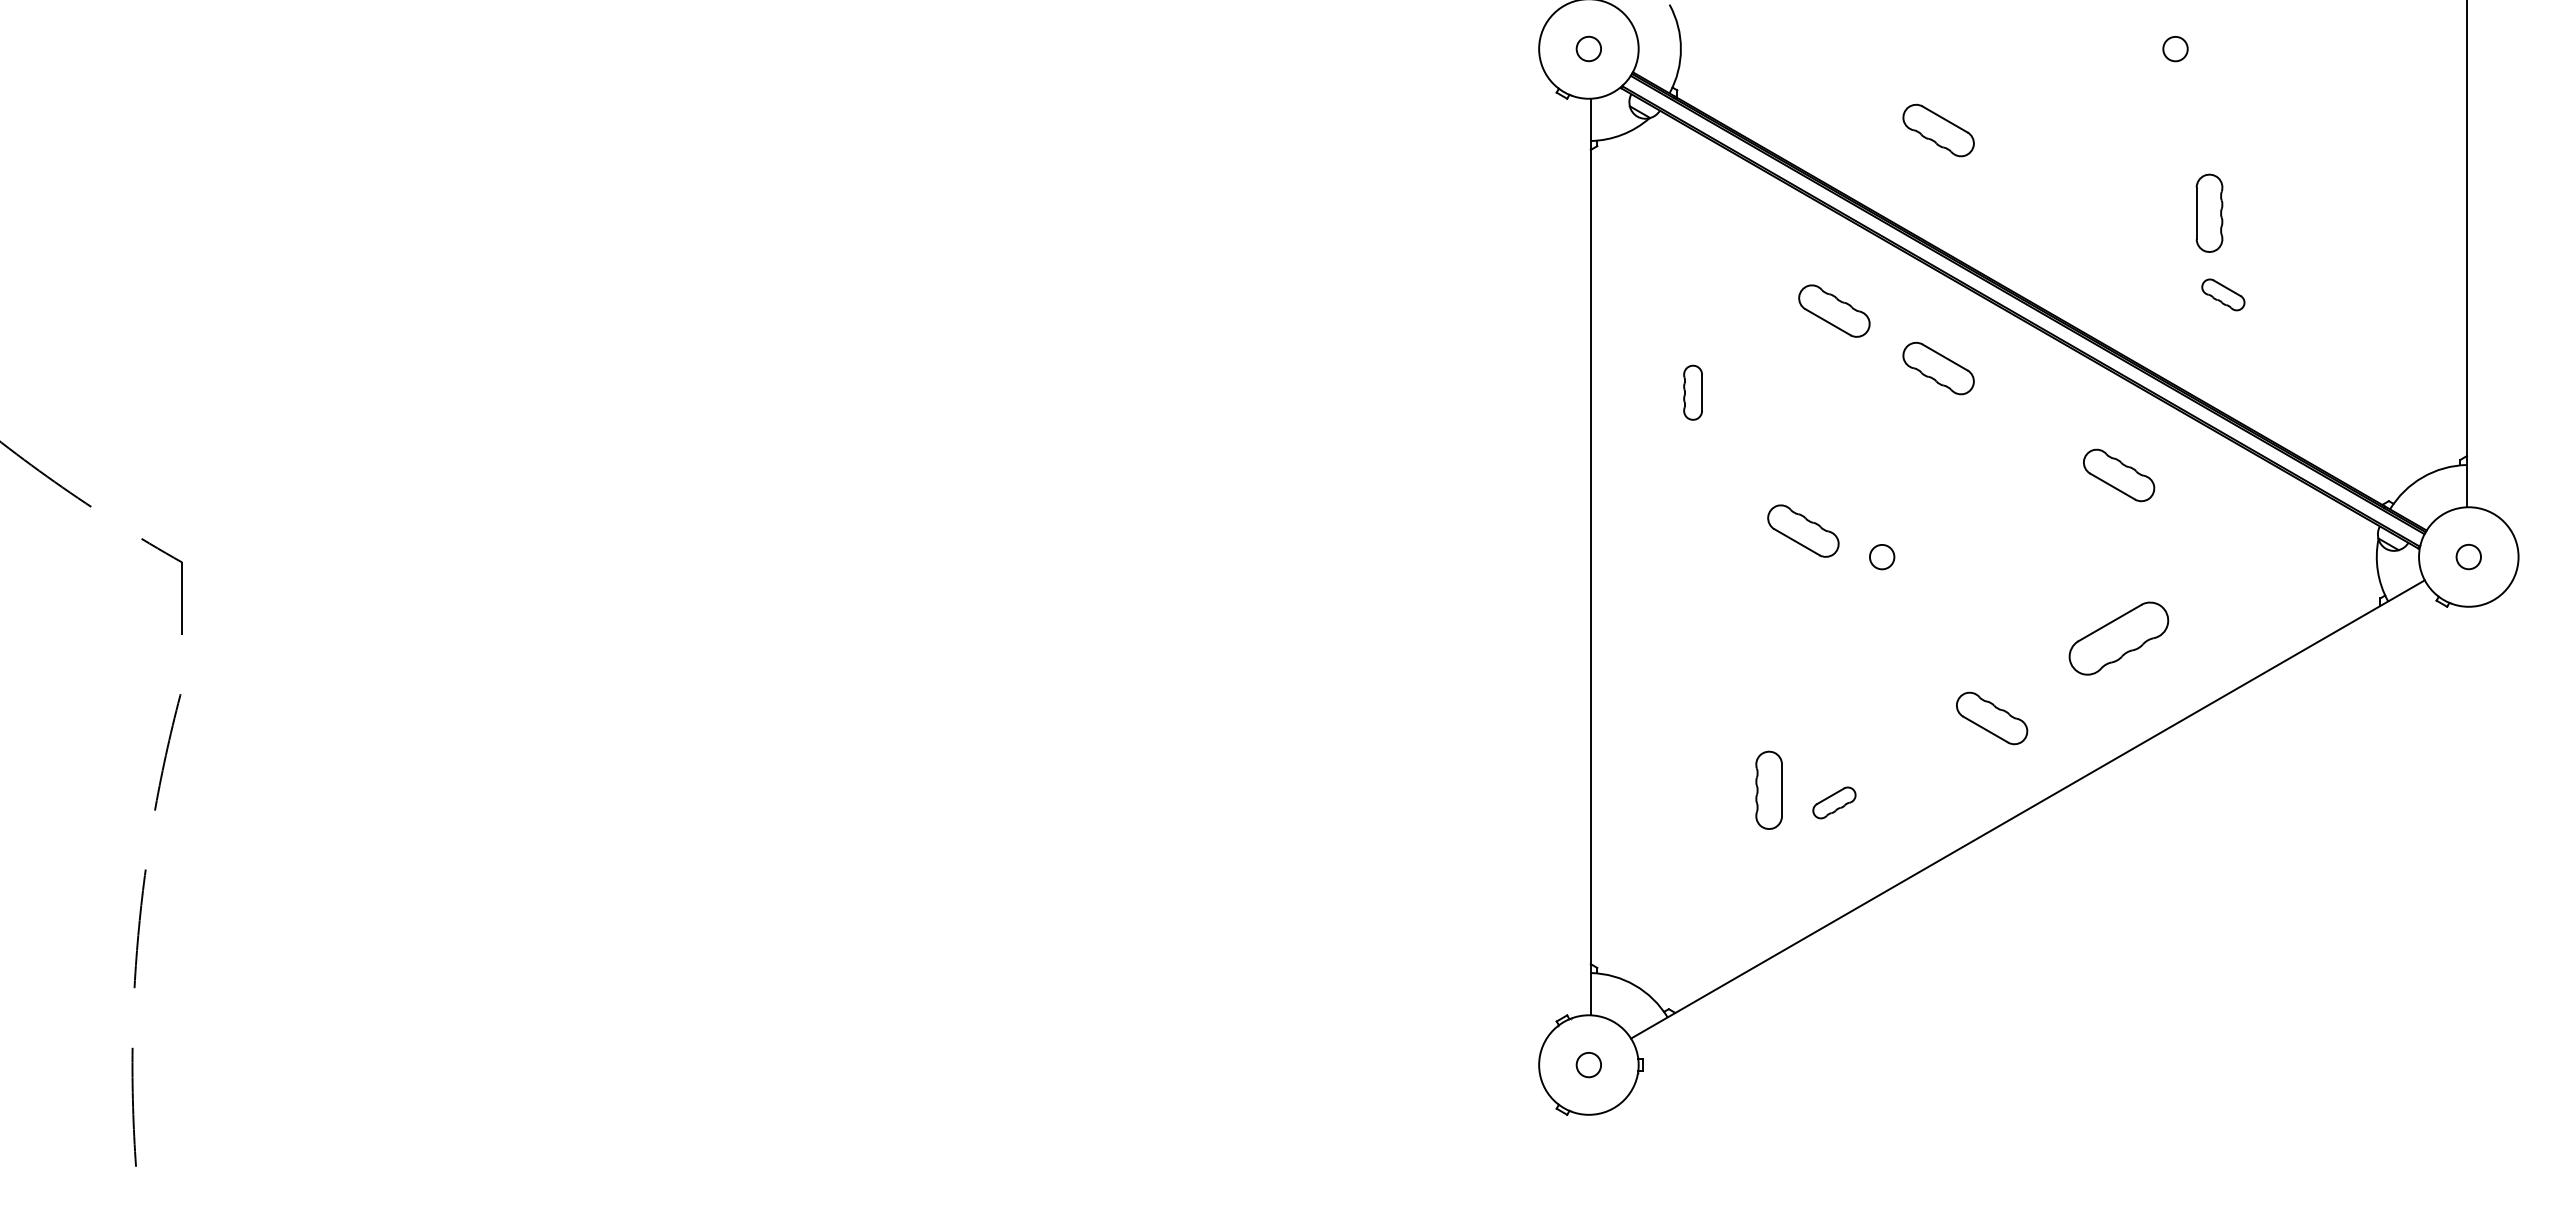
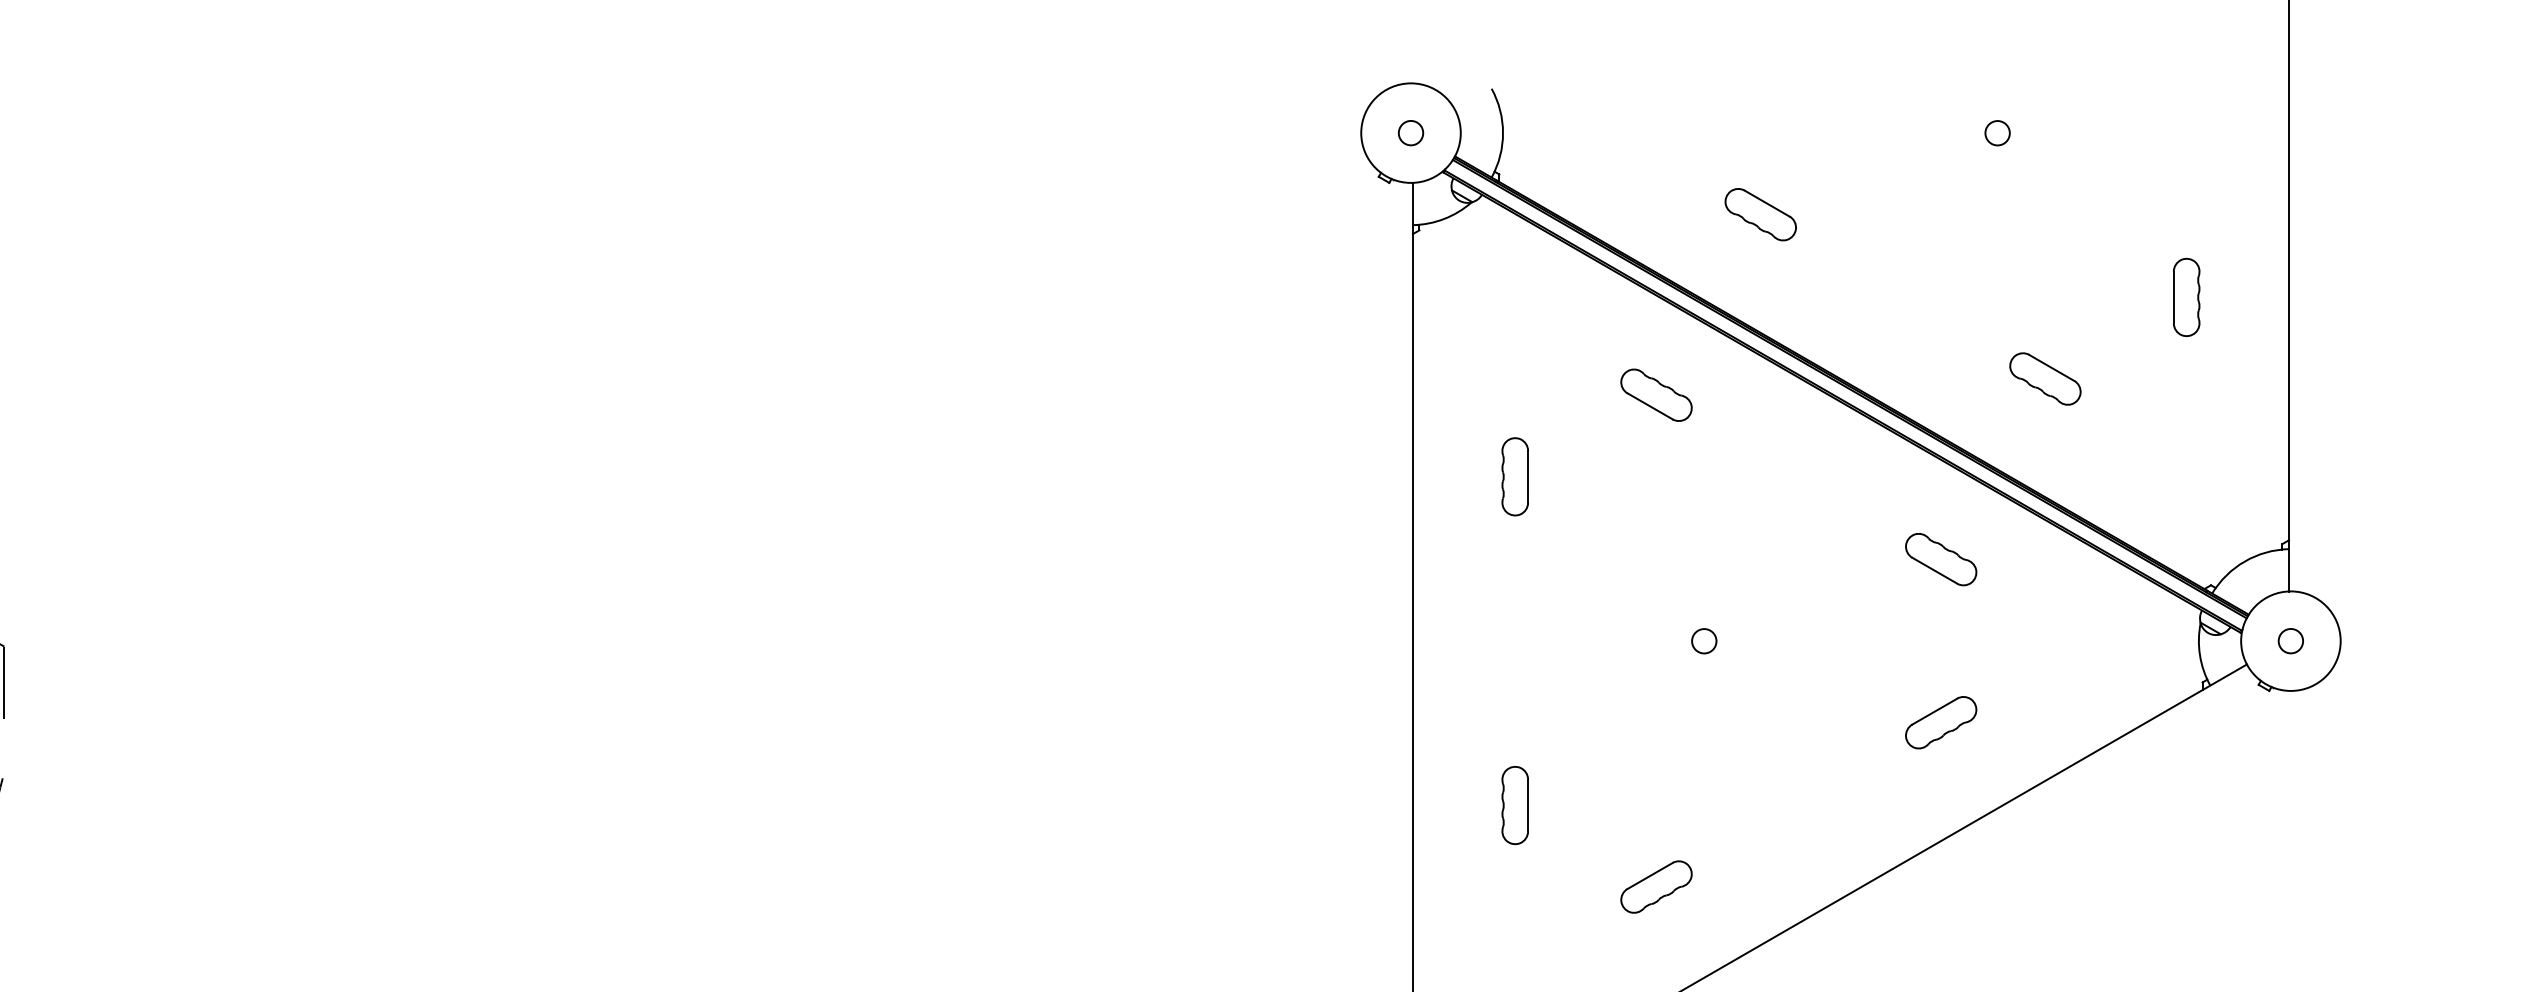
part: (2209, 212) -> (2186, 296), moved
part: (2223, 294) -> (2045, 378), size x1.67
part: (1938, 368) -> (1760, 452), removed
part: (1692, 392) -> (1514, 476), size x1.43
part: (1803, 530) -> (1625, 614), removed
part: (2119, 638) -> (1941, 722), size x0.71
part: (1992, 718) -> (1814, 802), removed
part: (1768, 789) -> (1514, 804), moved
part: (1834, 802) -> (1656, 886), size x1.67

